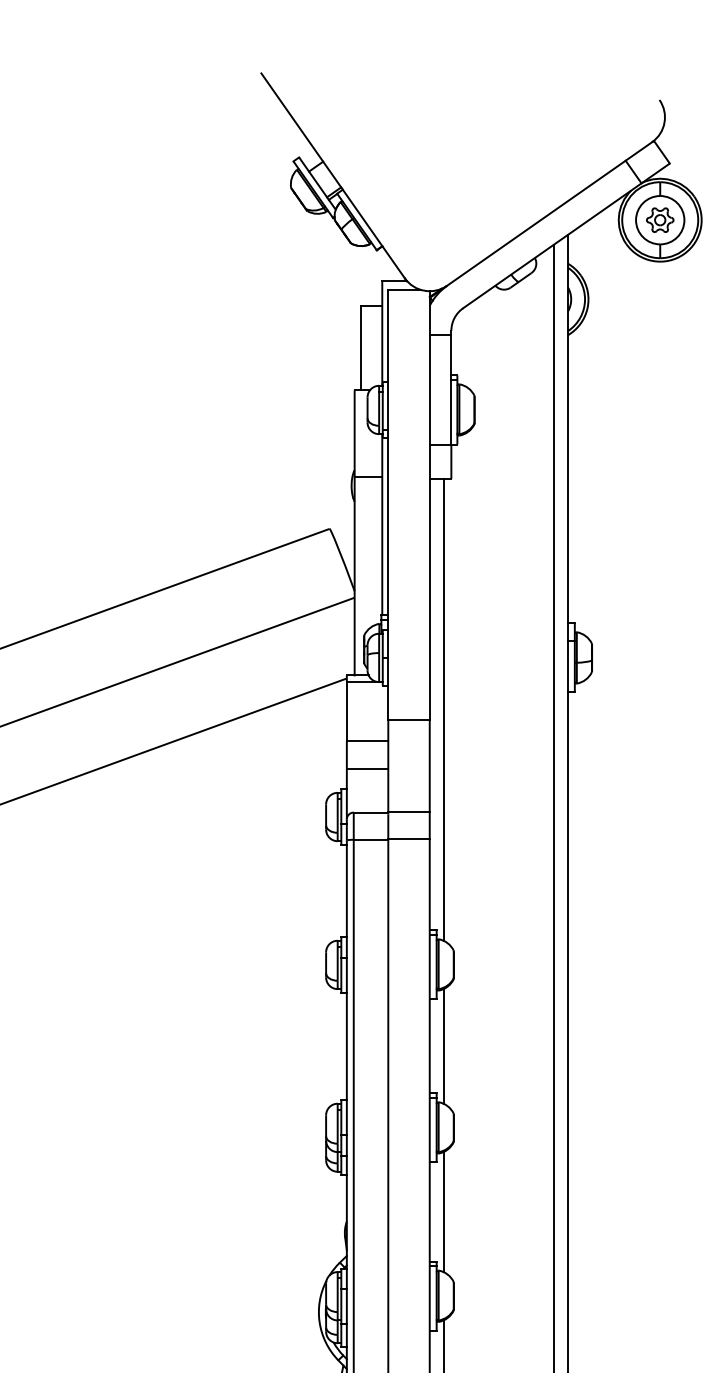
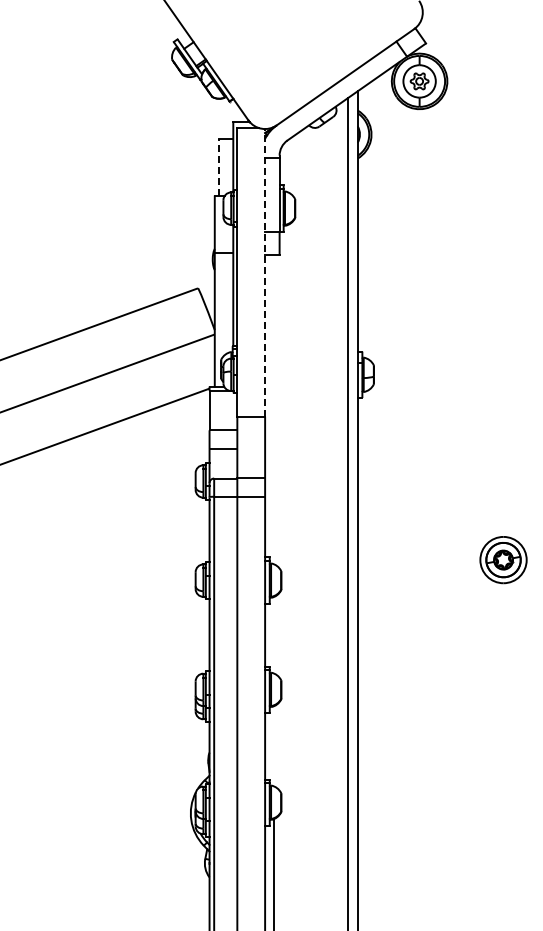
line: (360, 347) -> (218, 166), solid -> dashed
line: (430, 505) -> (265, 272), solid -> dashed
line: (443, 709) -> (274, 409), removed
line: (443, 1045) -> (274, 634), removed
line: (443, 1212) -> (274, 746), removed

